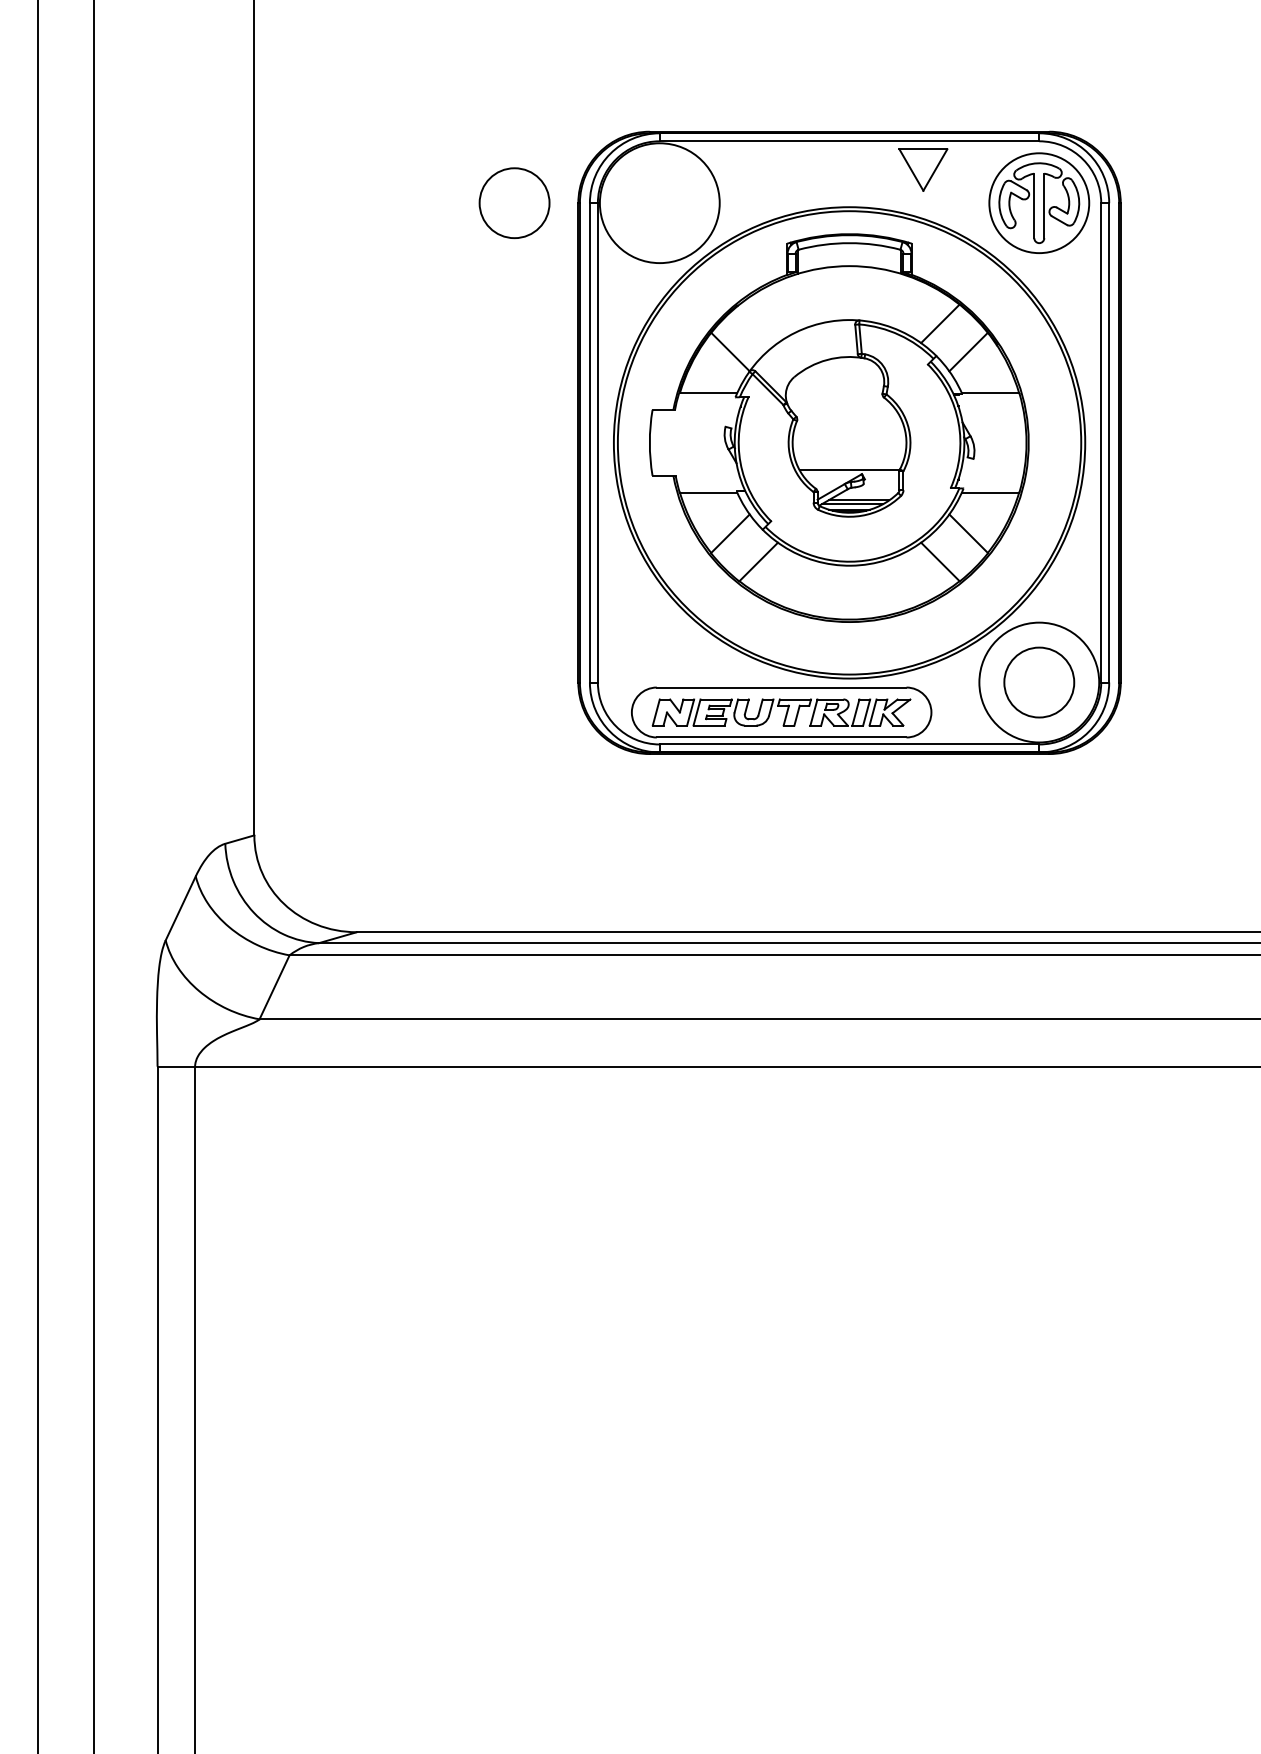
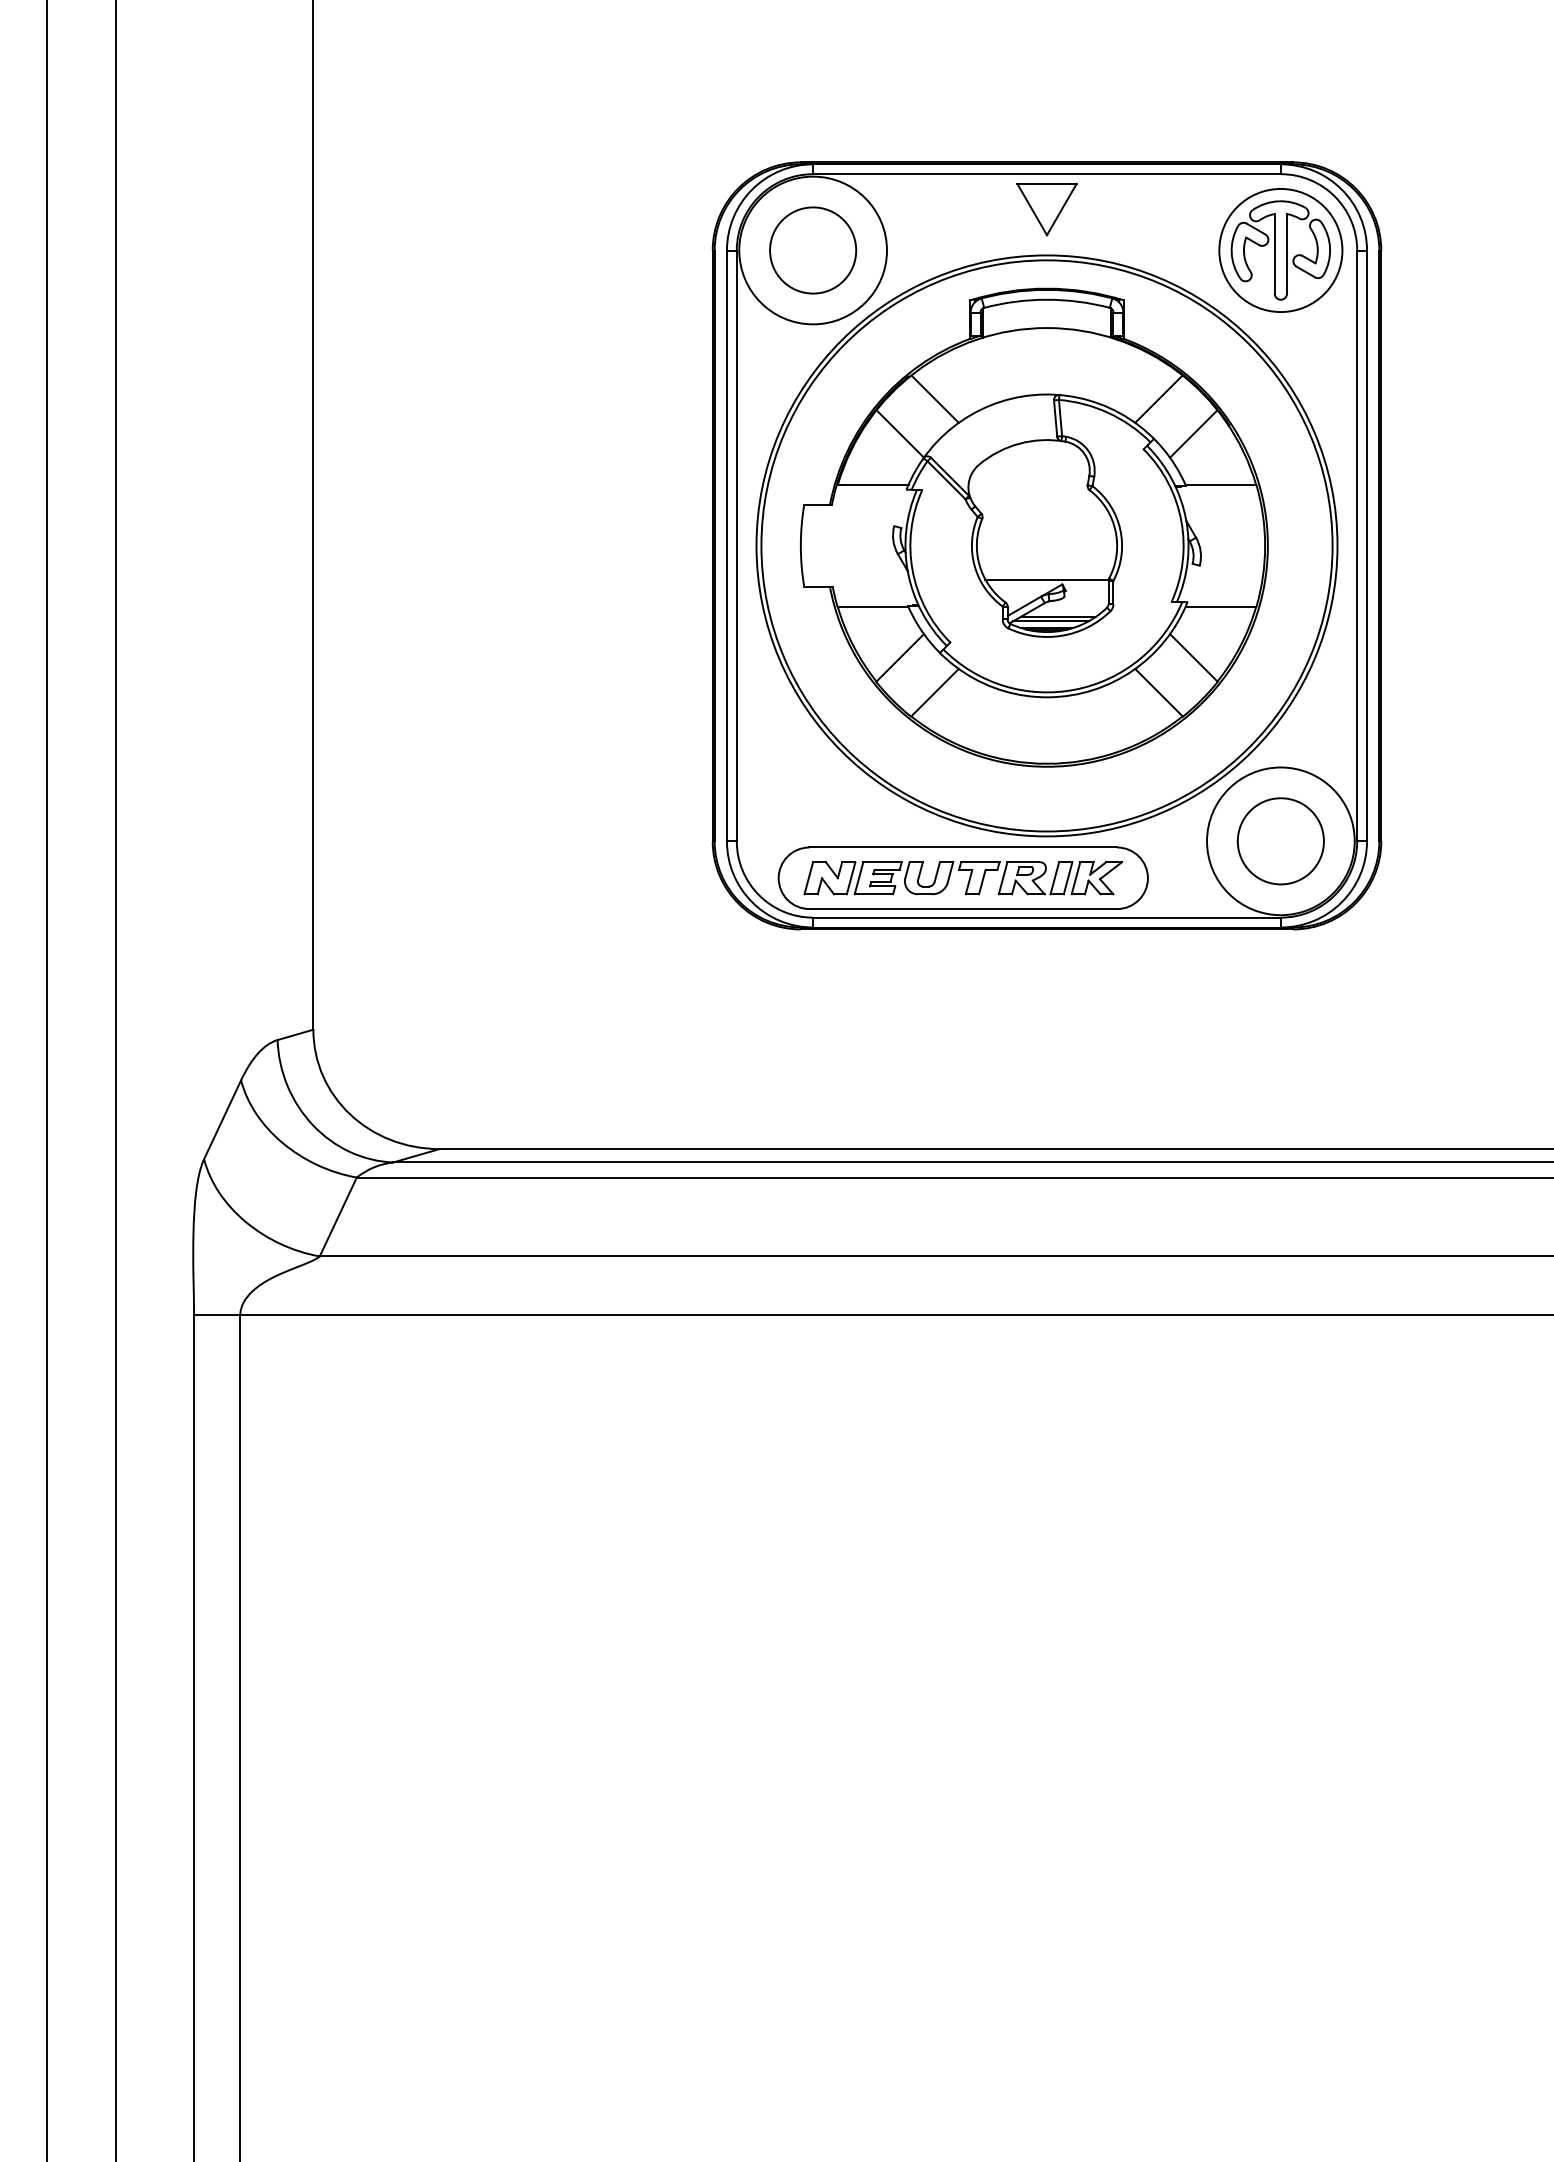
part: (922, 169) -> (1046, 209), moved
circle: (514, 203) -> (813, 250), moved
line: (758, 323) -> (934, 398), added

